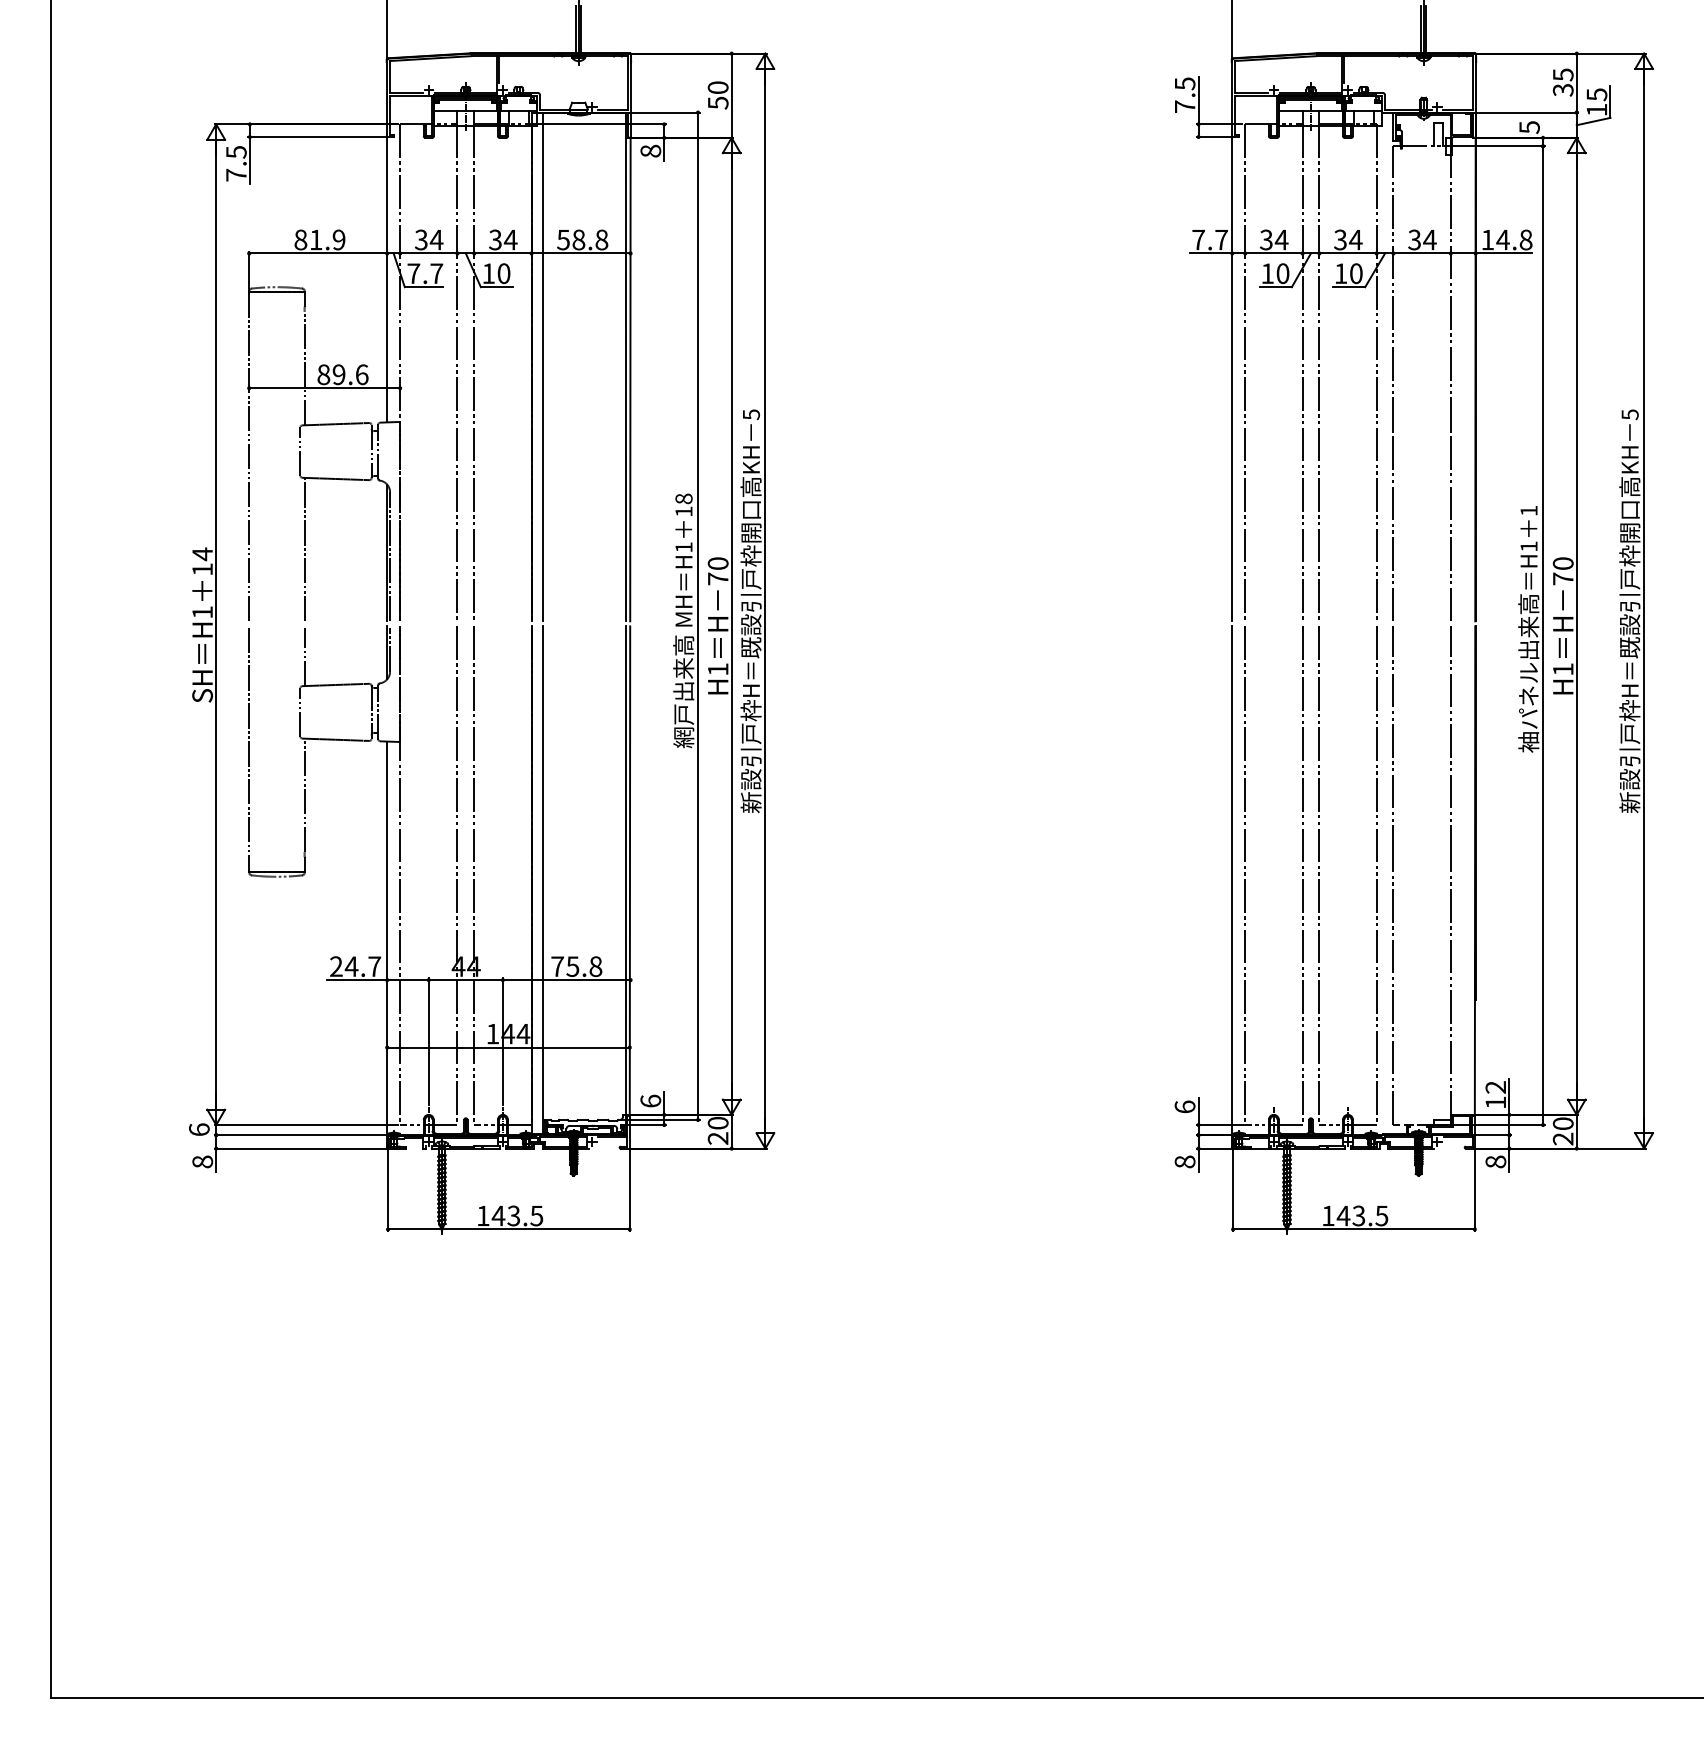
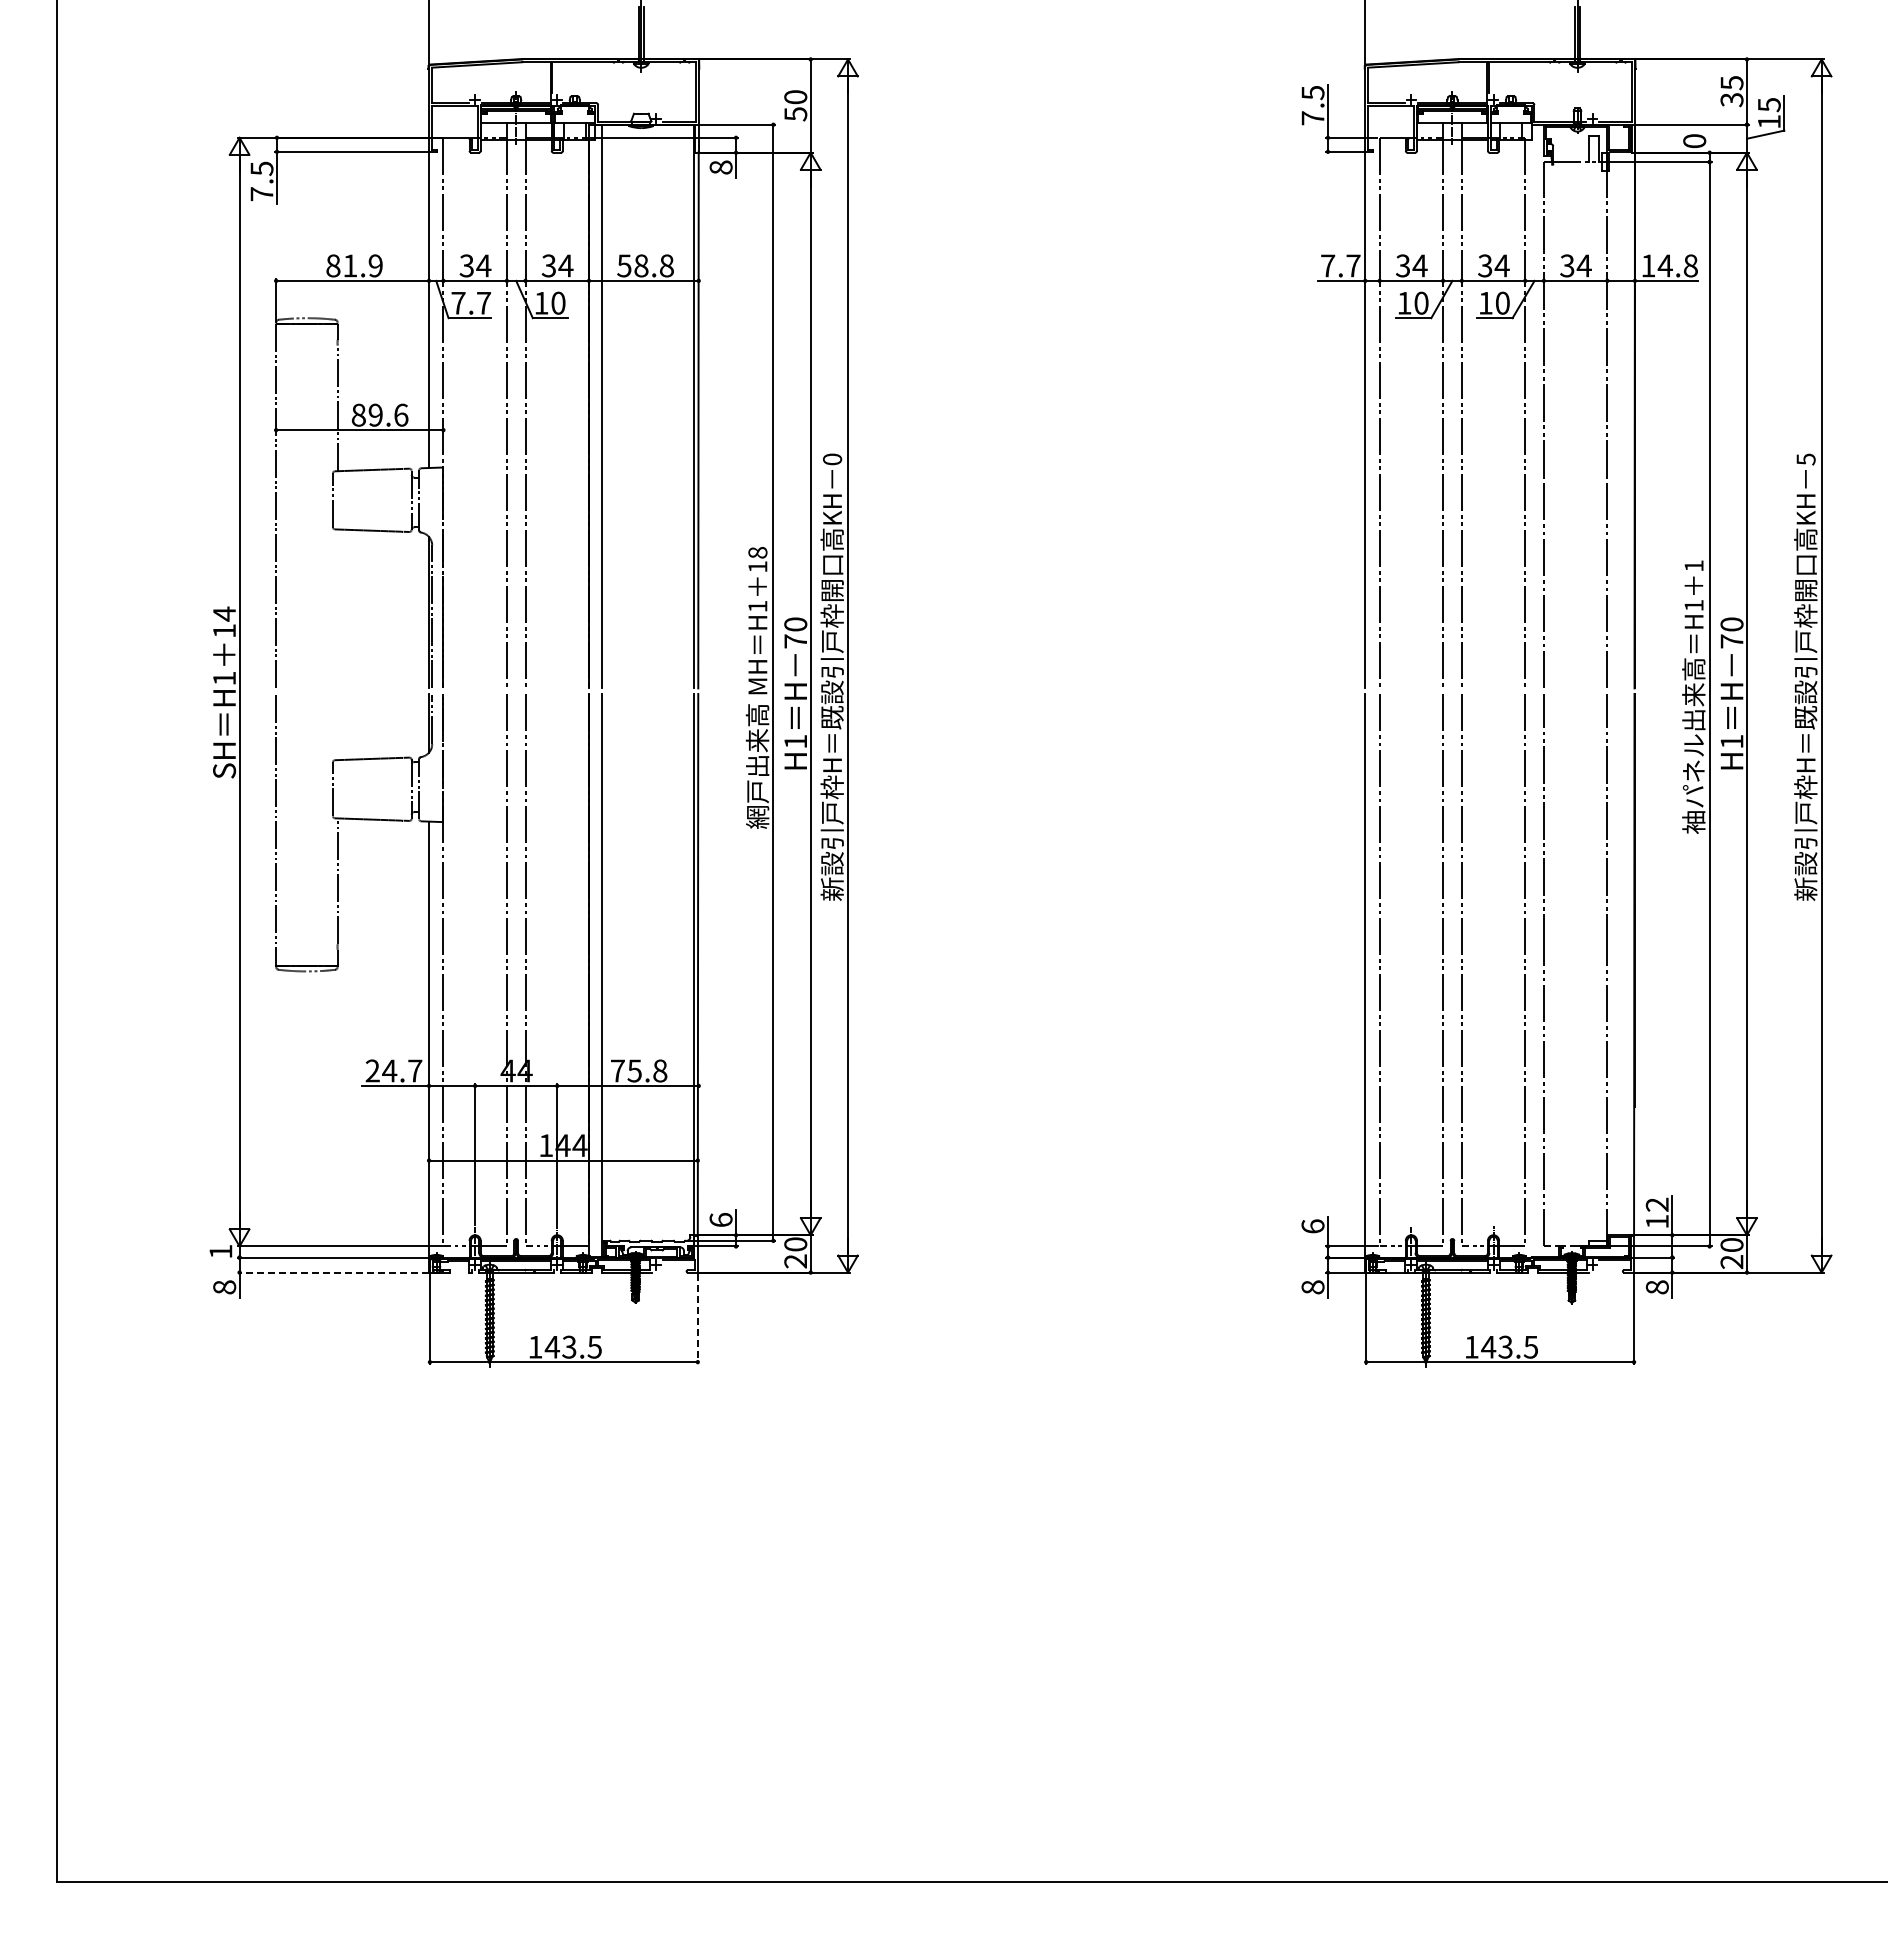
text: (1529, 127) -> (1694, 141), 5 -> 0
text: (751, 414) -> (832, 459), 5 -> 0
line: (304, 549) -> (337, 608), removed
line: (304, 656) -> (337, 727), removed
text: (198, 1129) -> (220, 1251), 6 -> 1
line: (300, 1148) -> (332, 1272), solid -> dashed
line: (629, 1190) -> (697, 1319), solid -> dashed

